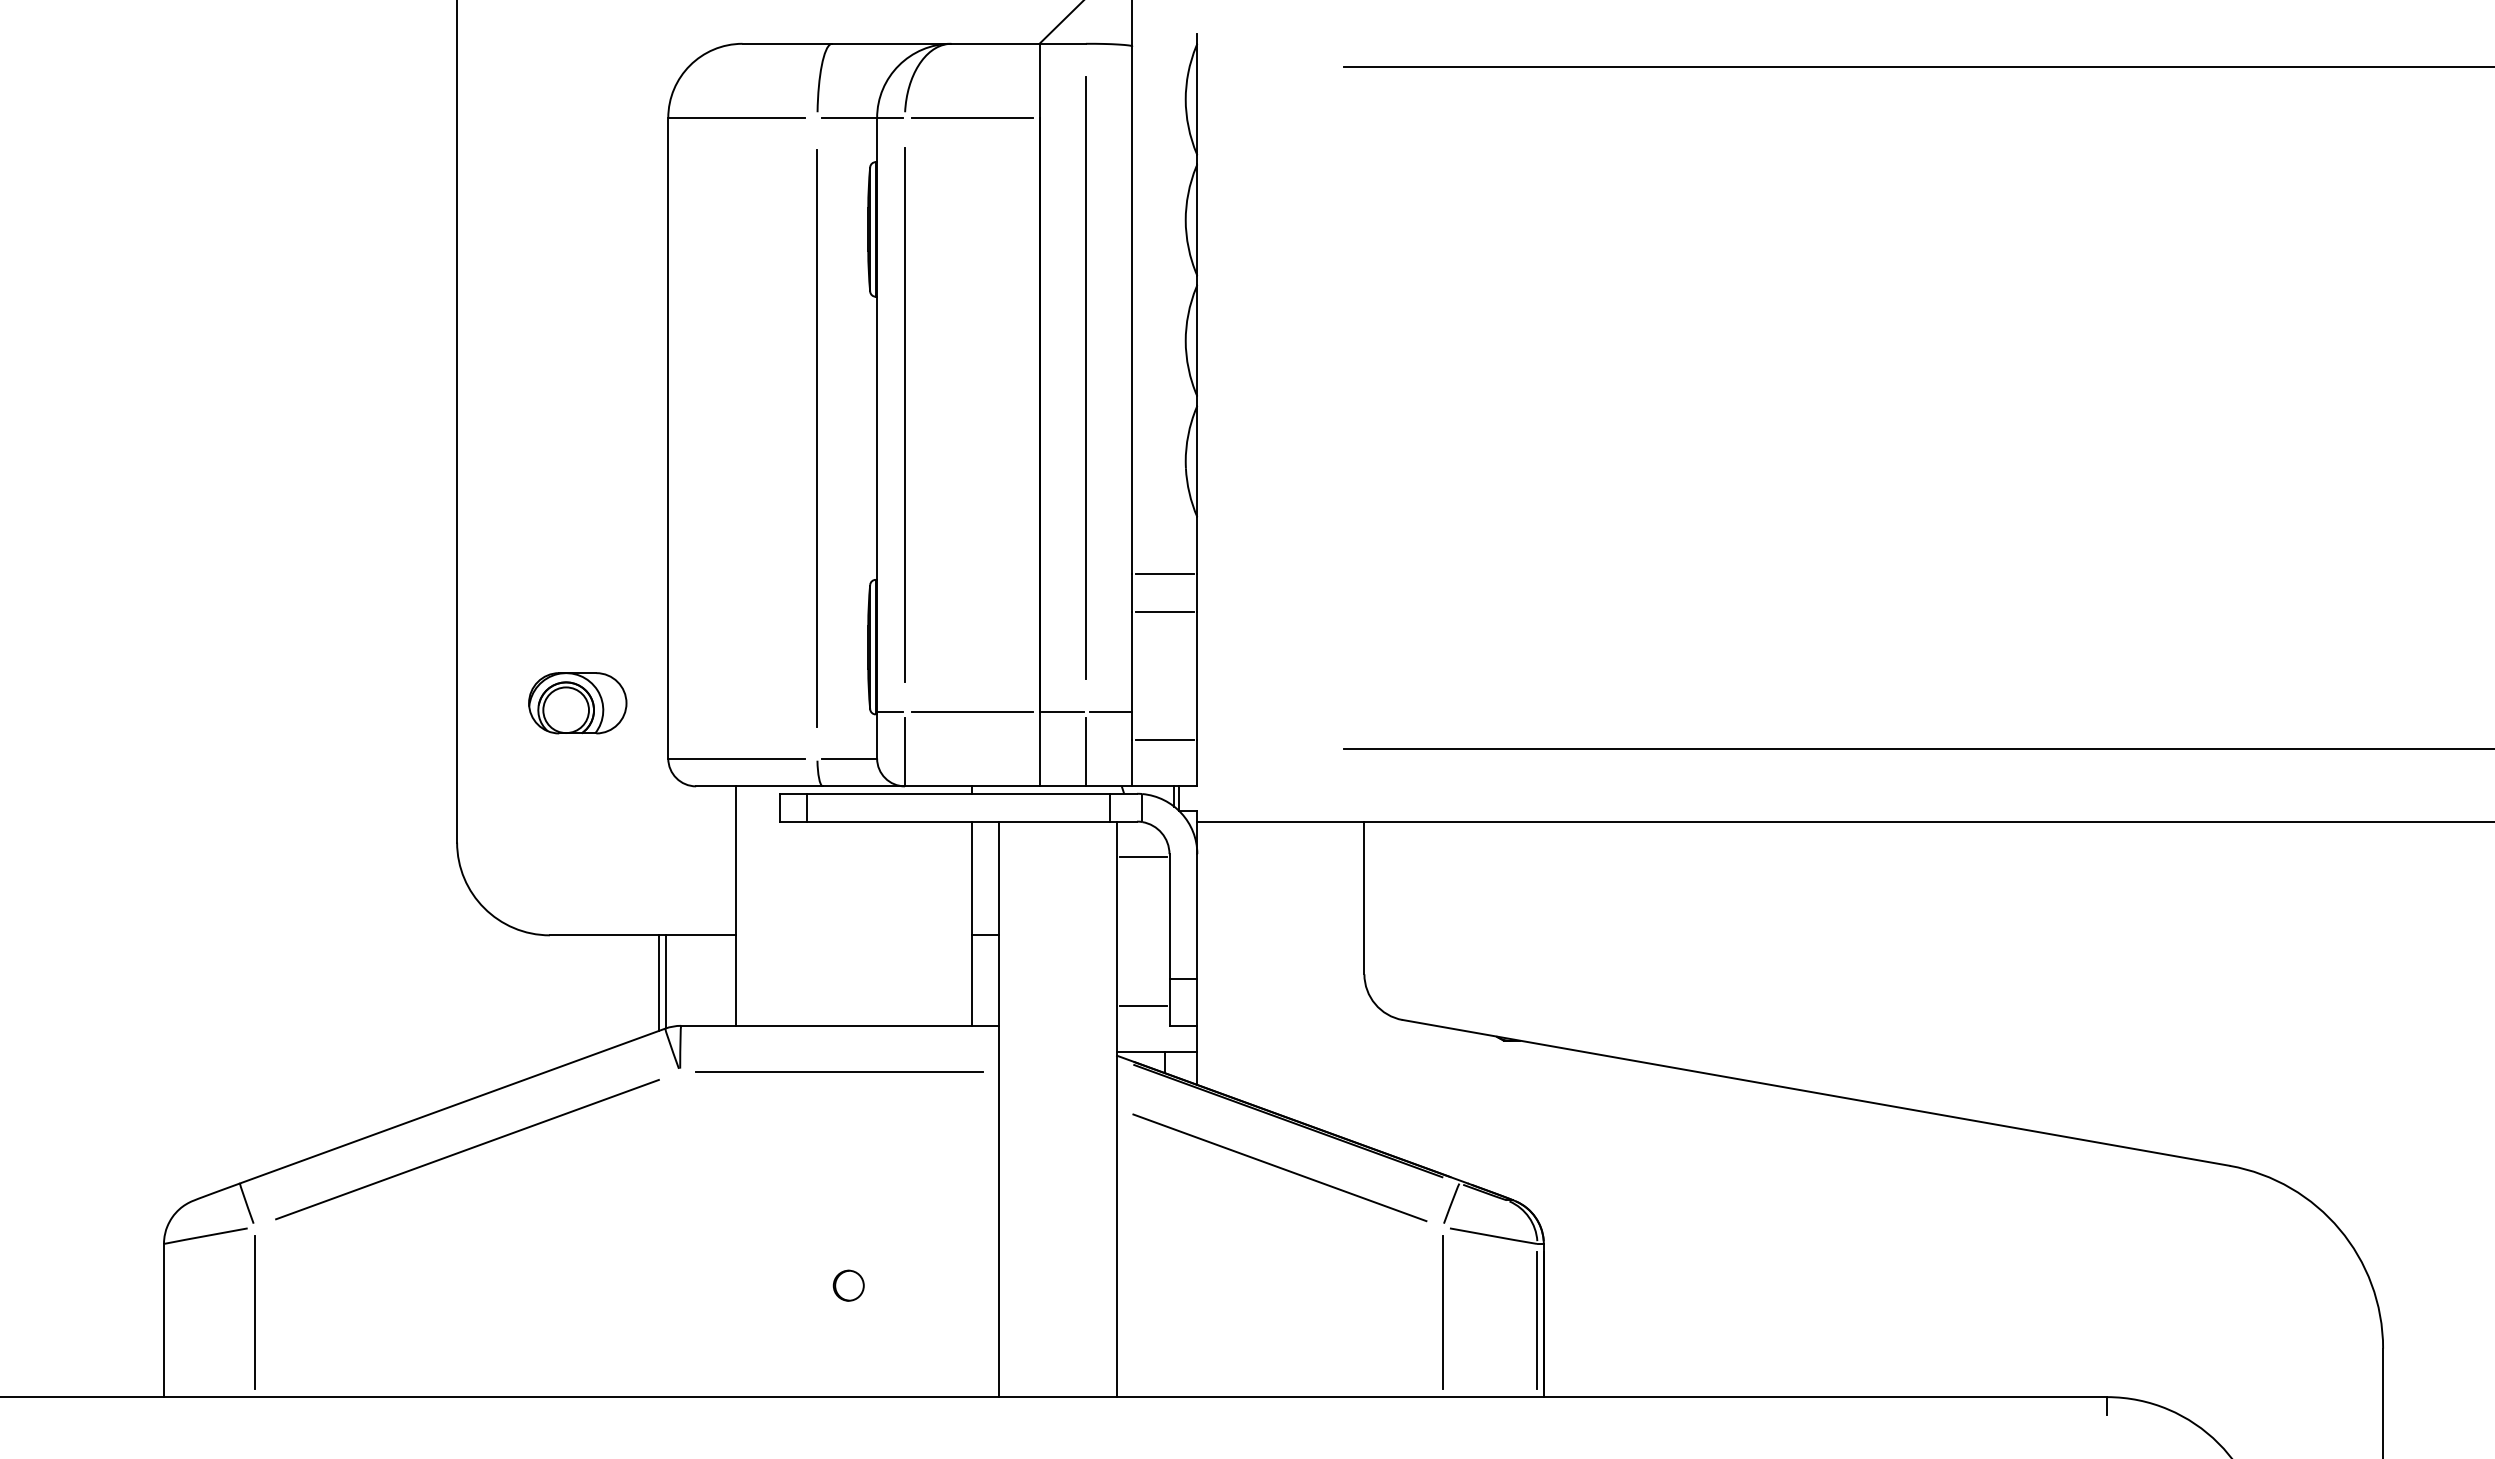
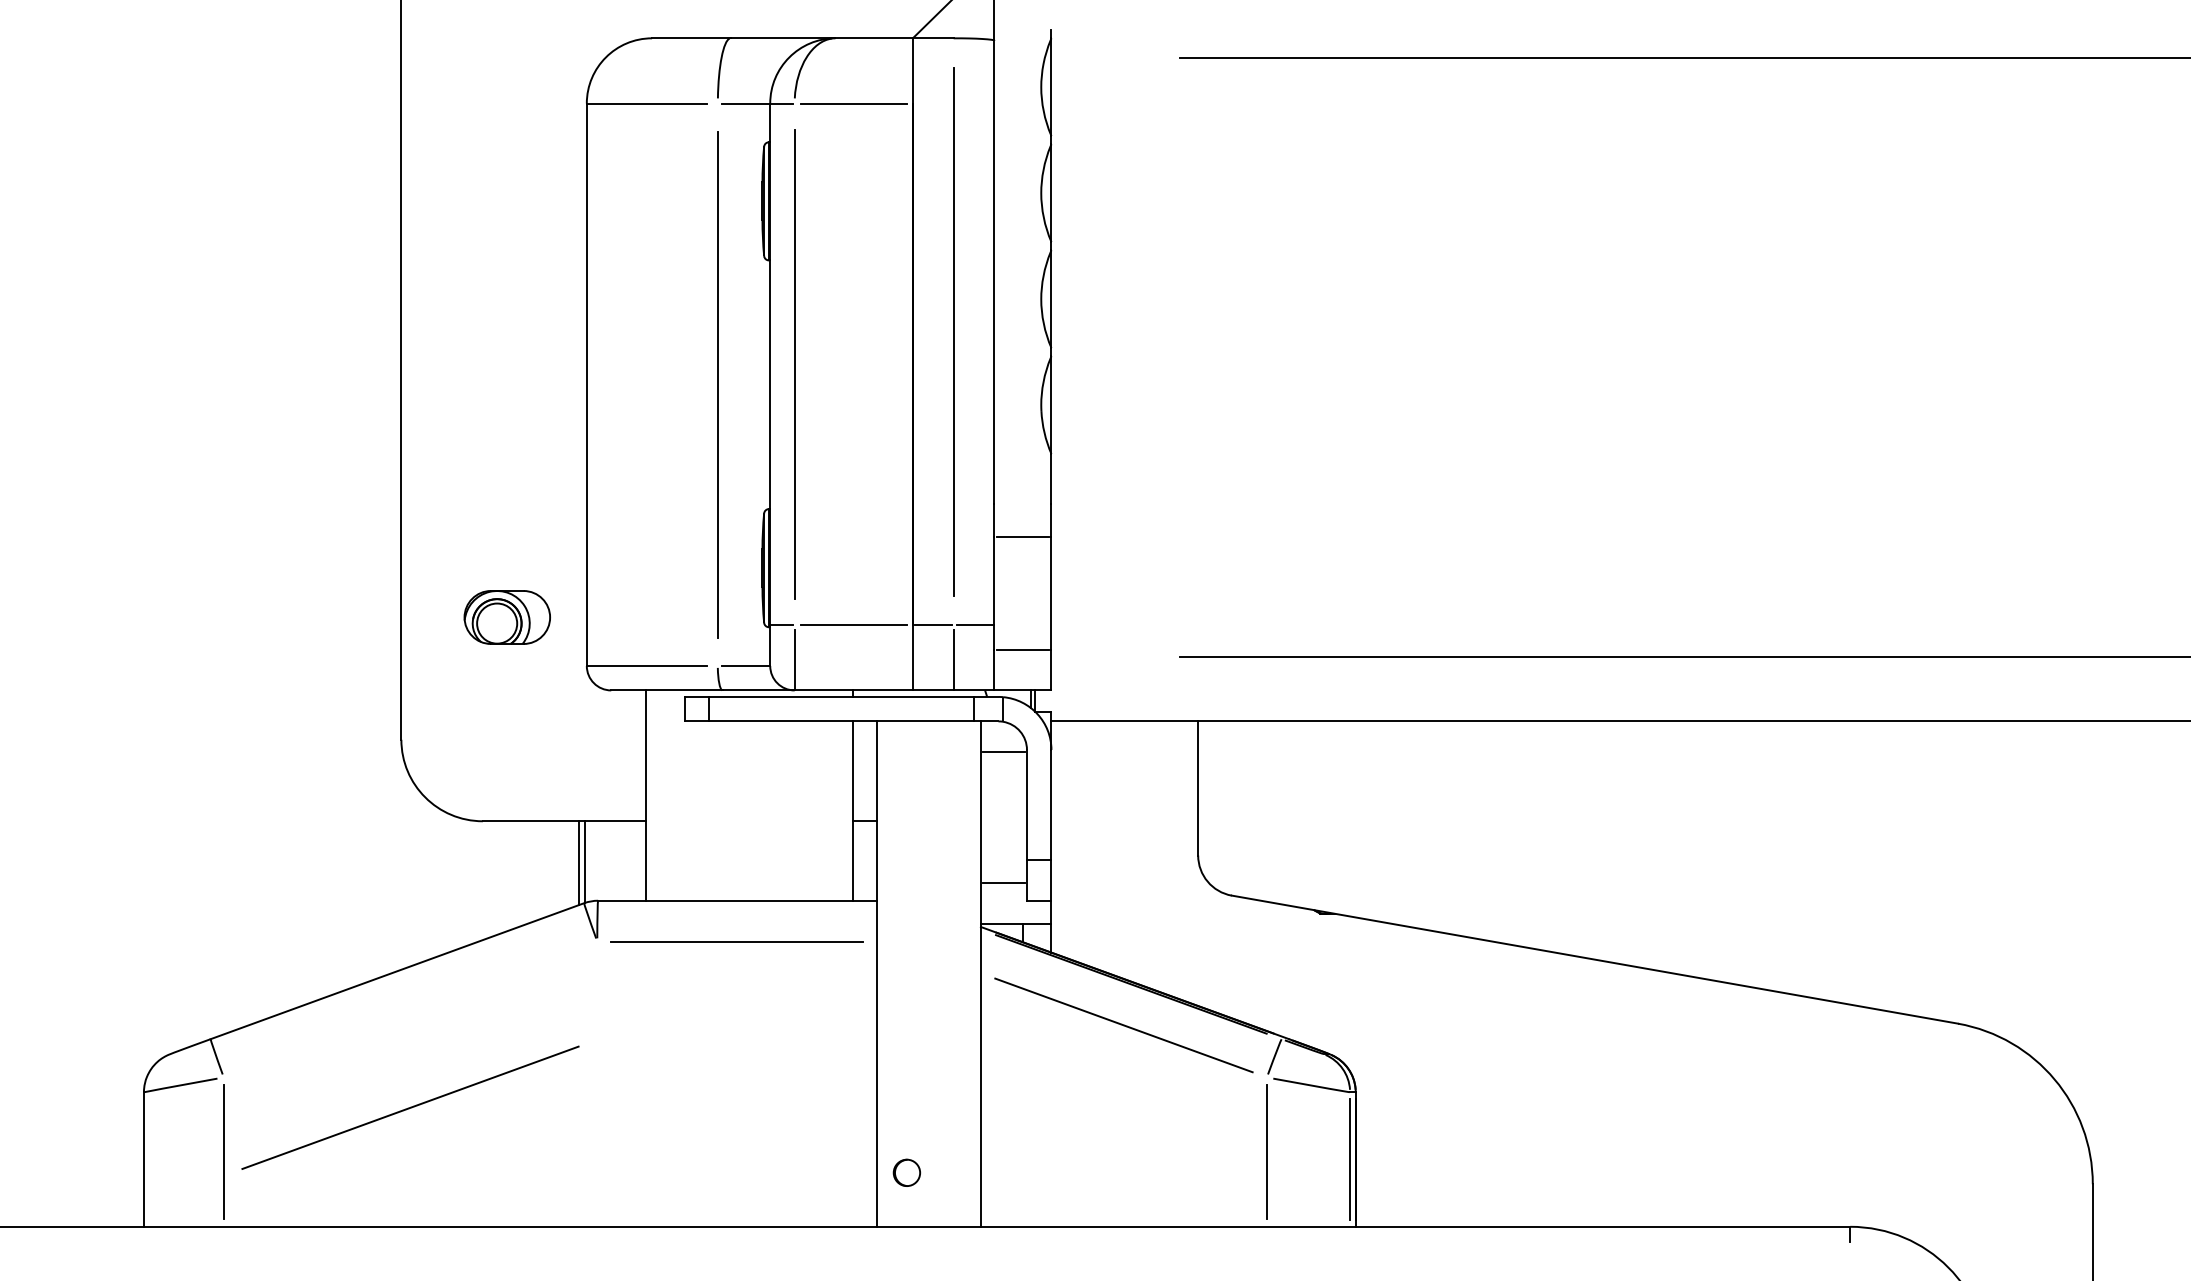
line: (1164, 573) -> (1022, 503), removed
line: (467, 1149) -> (410, 1107), moved
part: (848, 1285) -> (906, 1172), moved

